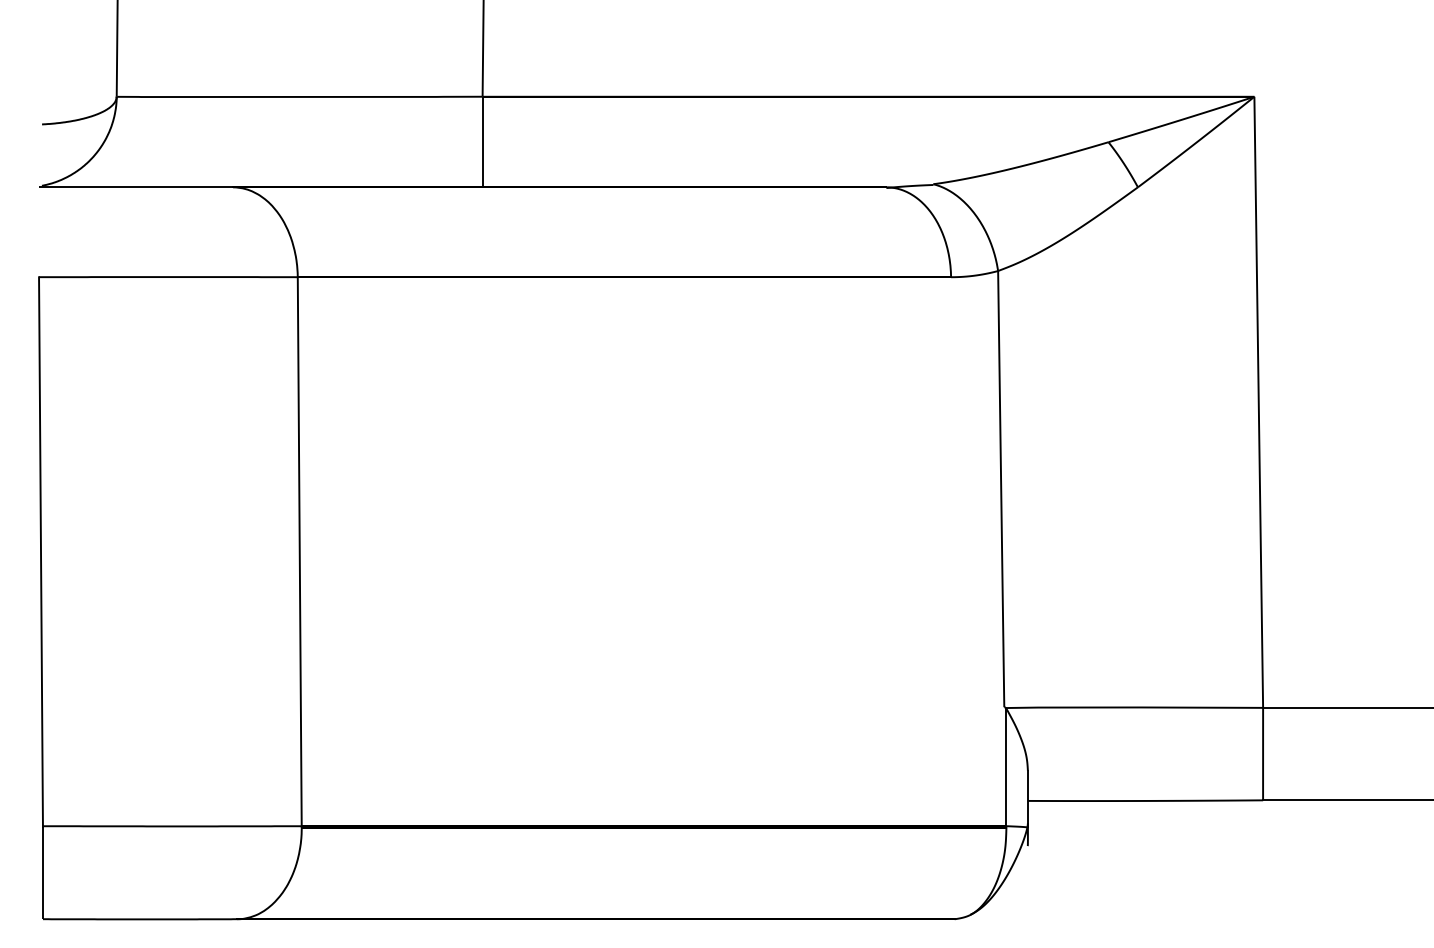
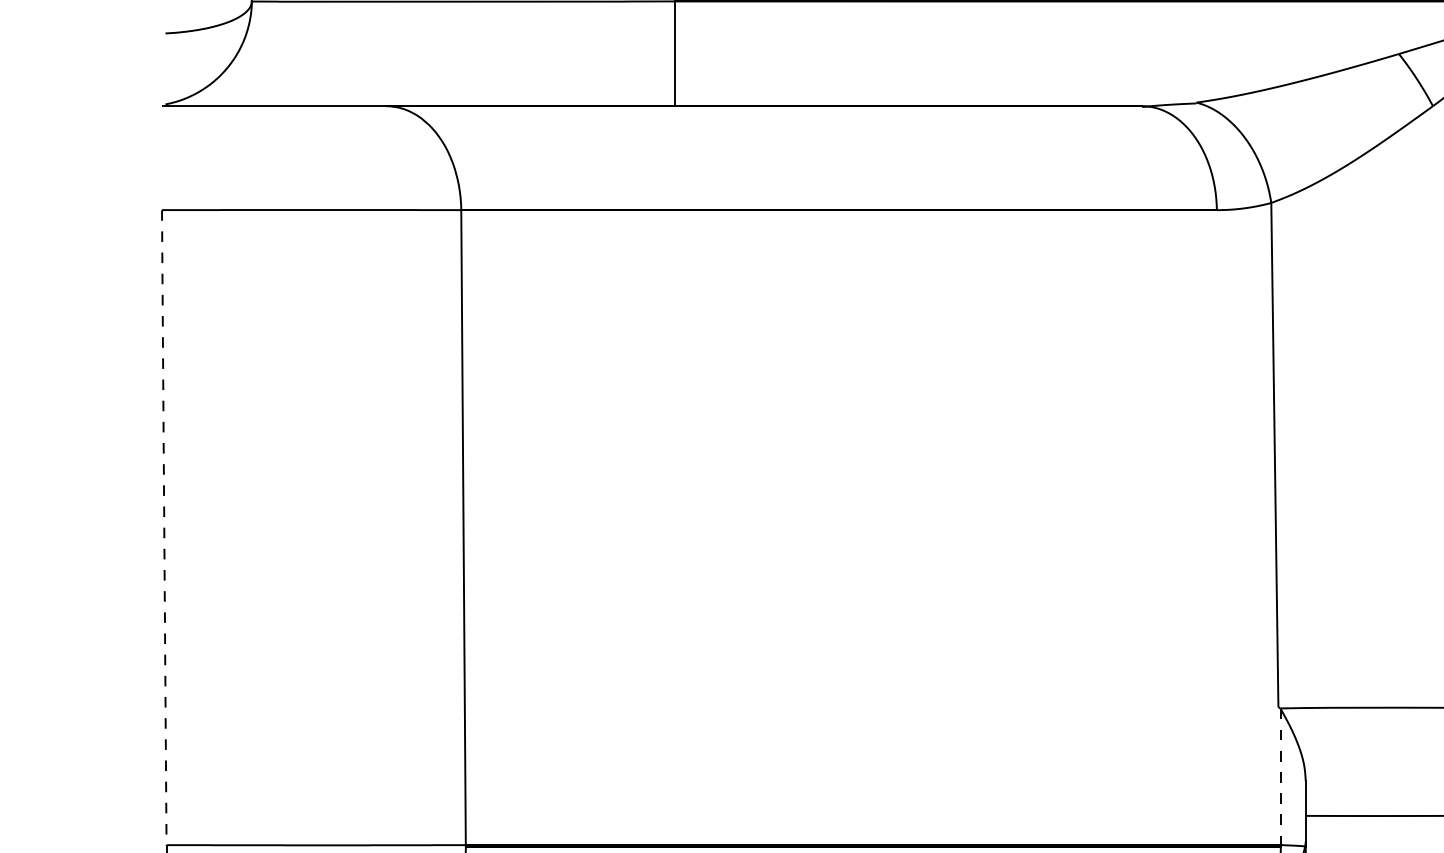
line: (41, 552) -> (164, 528), solid -> dashed
line: (1006, 767) -> (1280, 777), solid -> dashed

